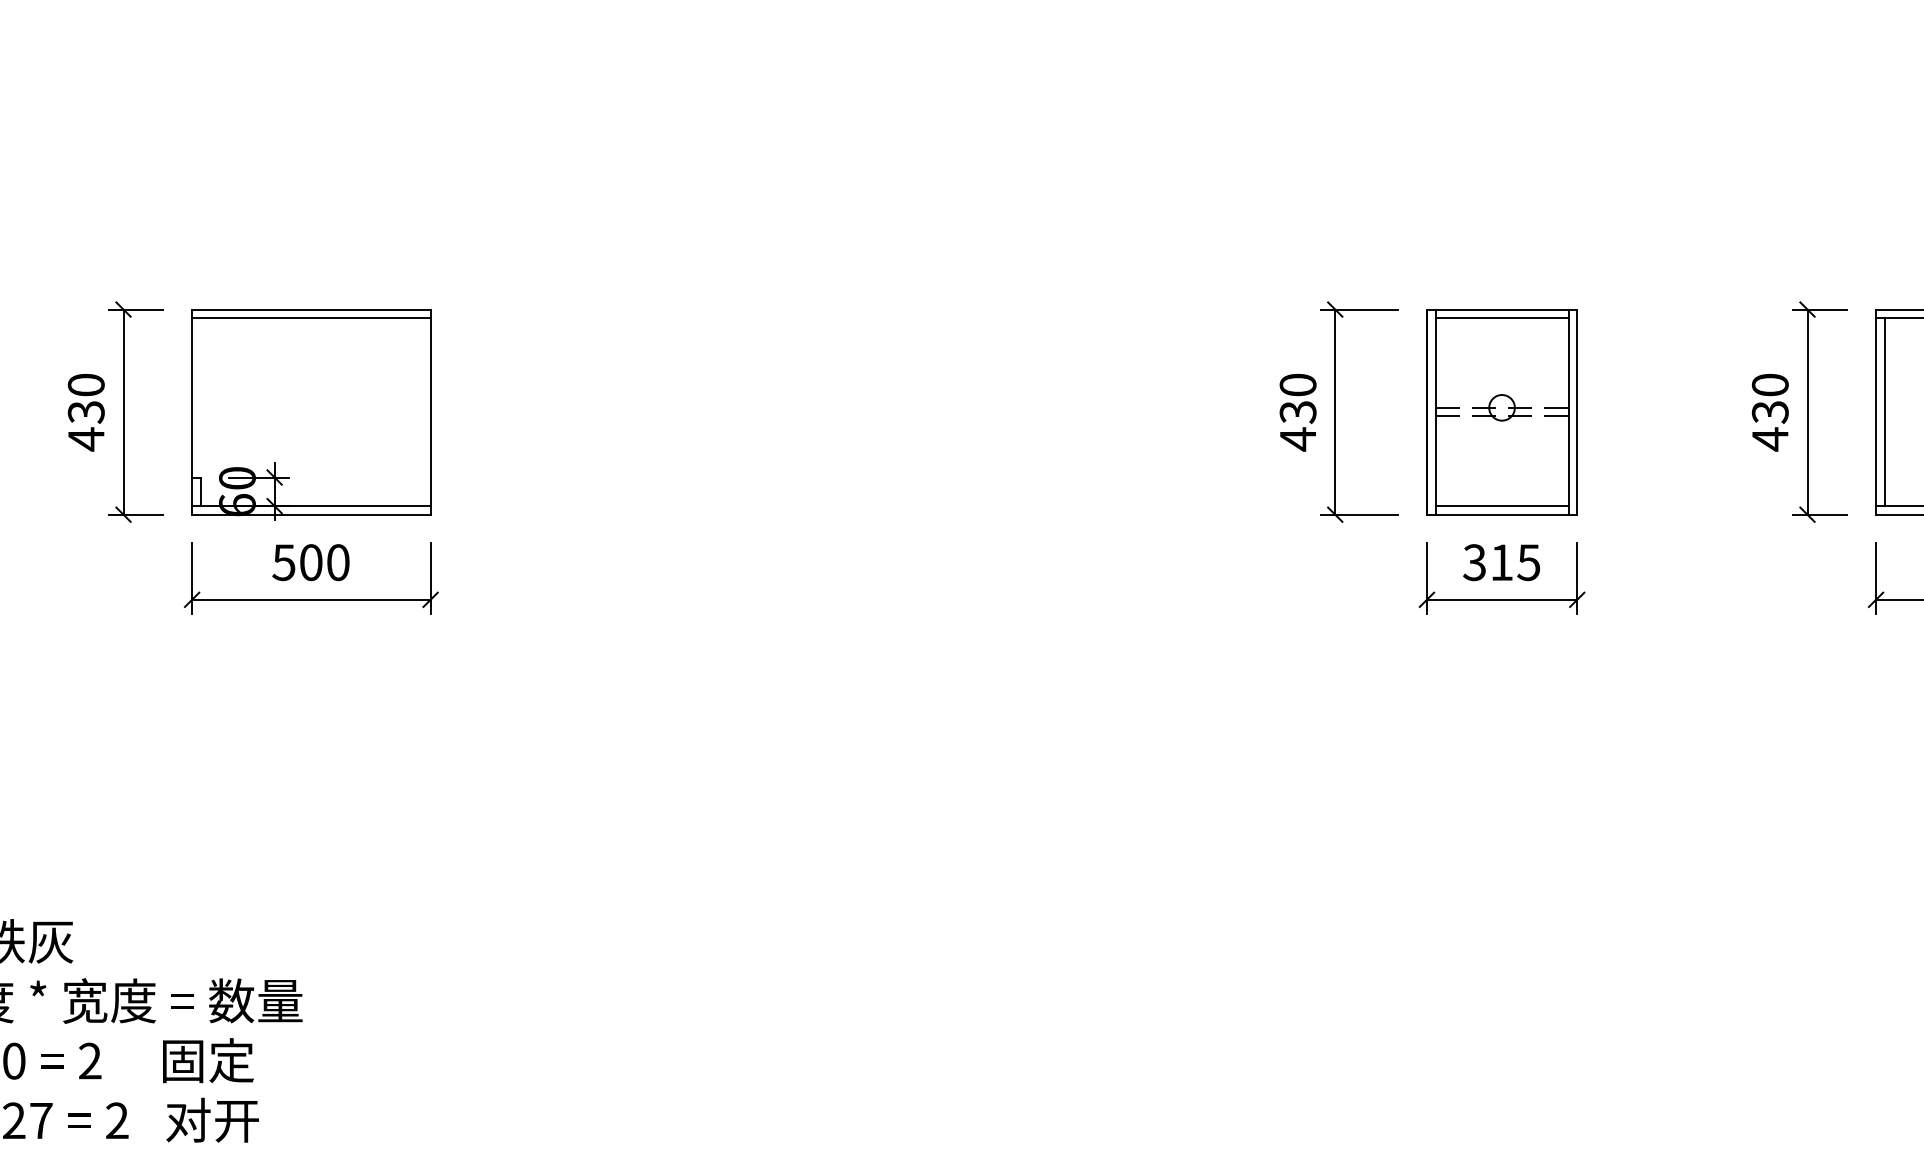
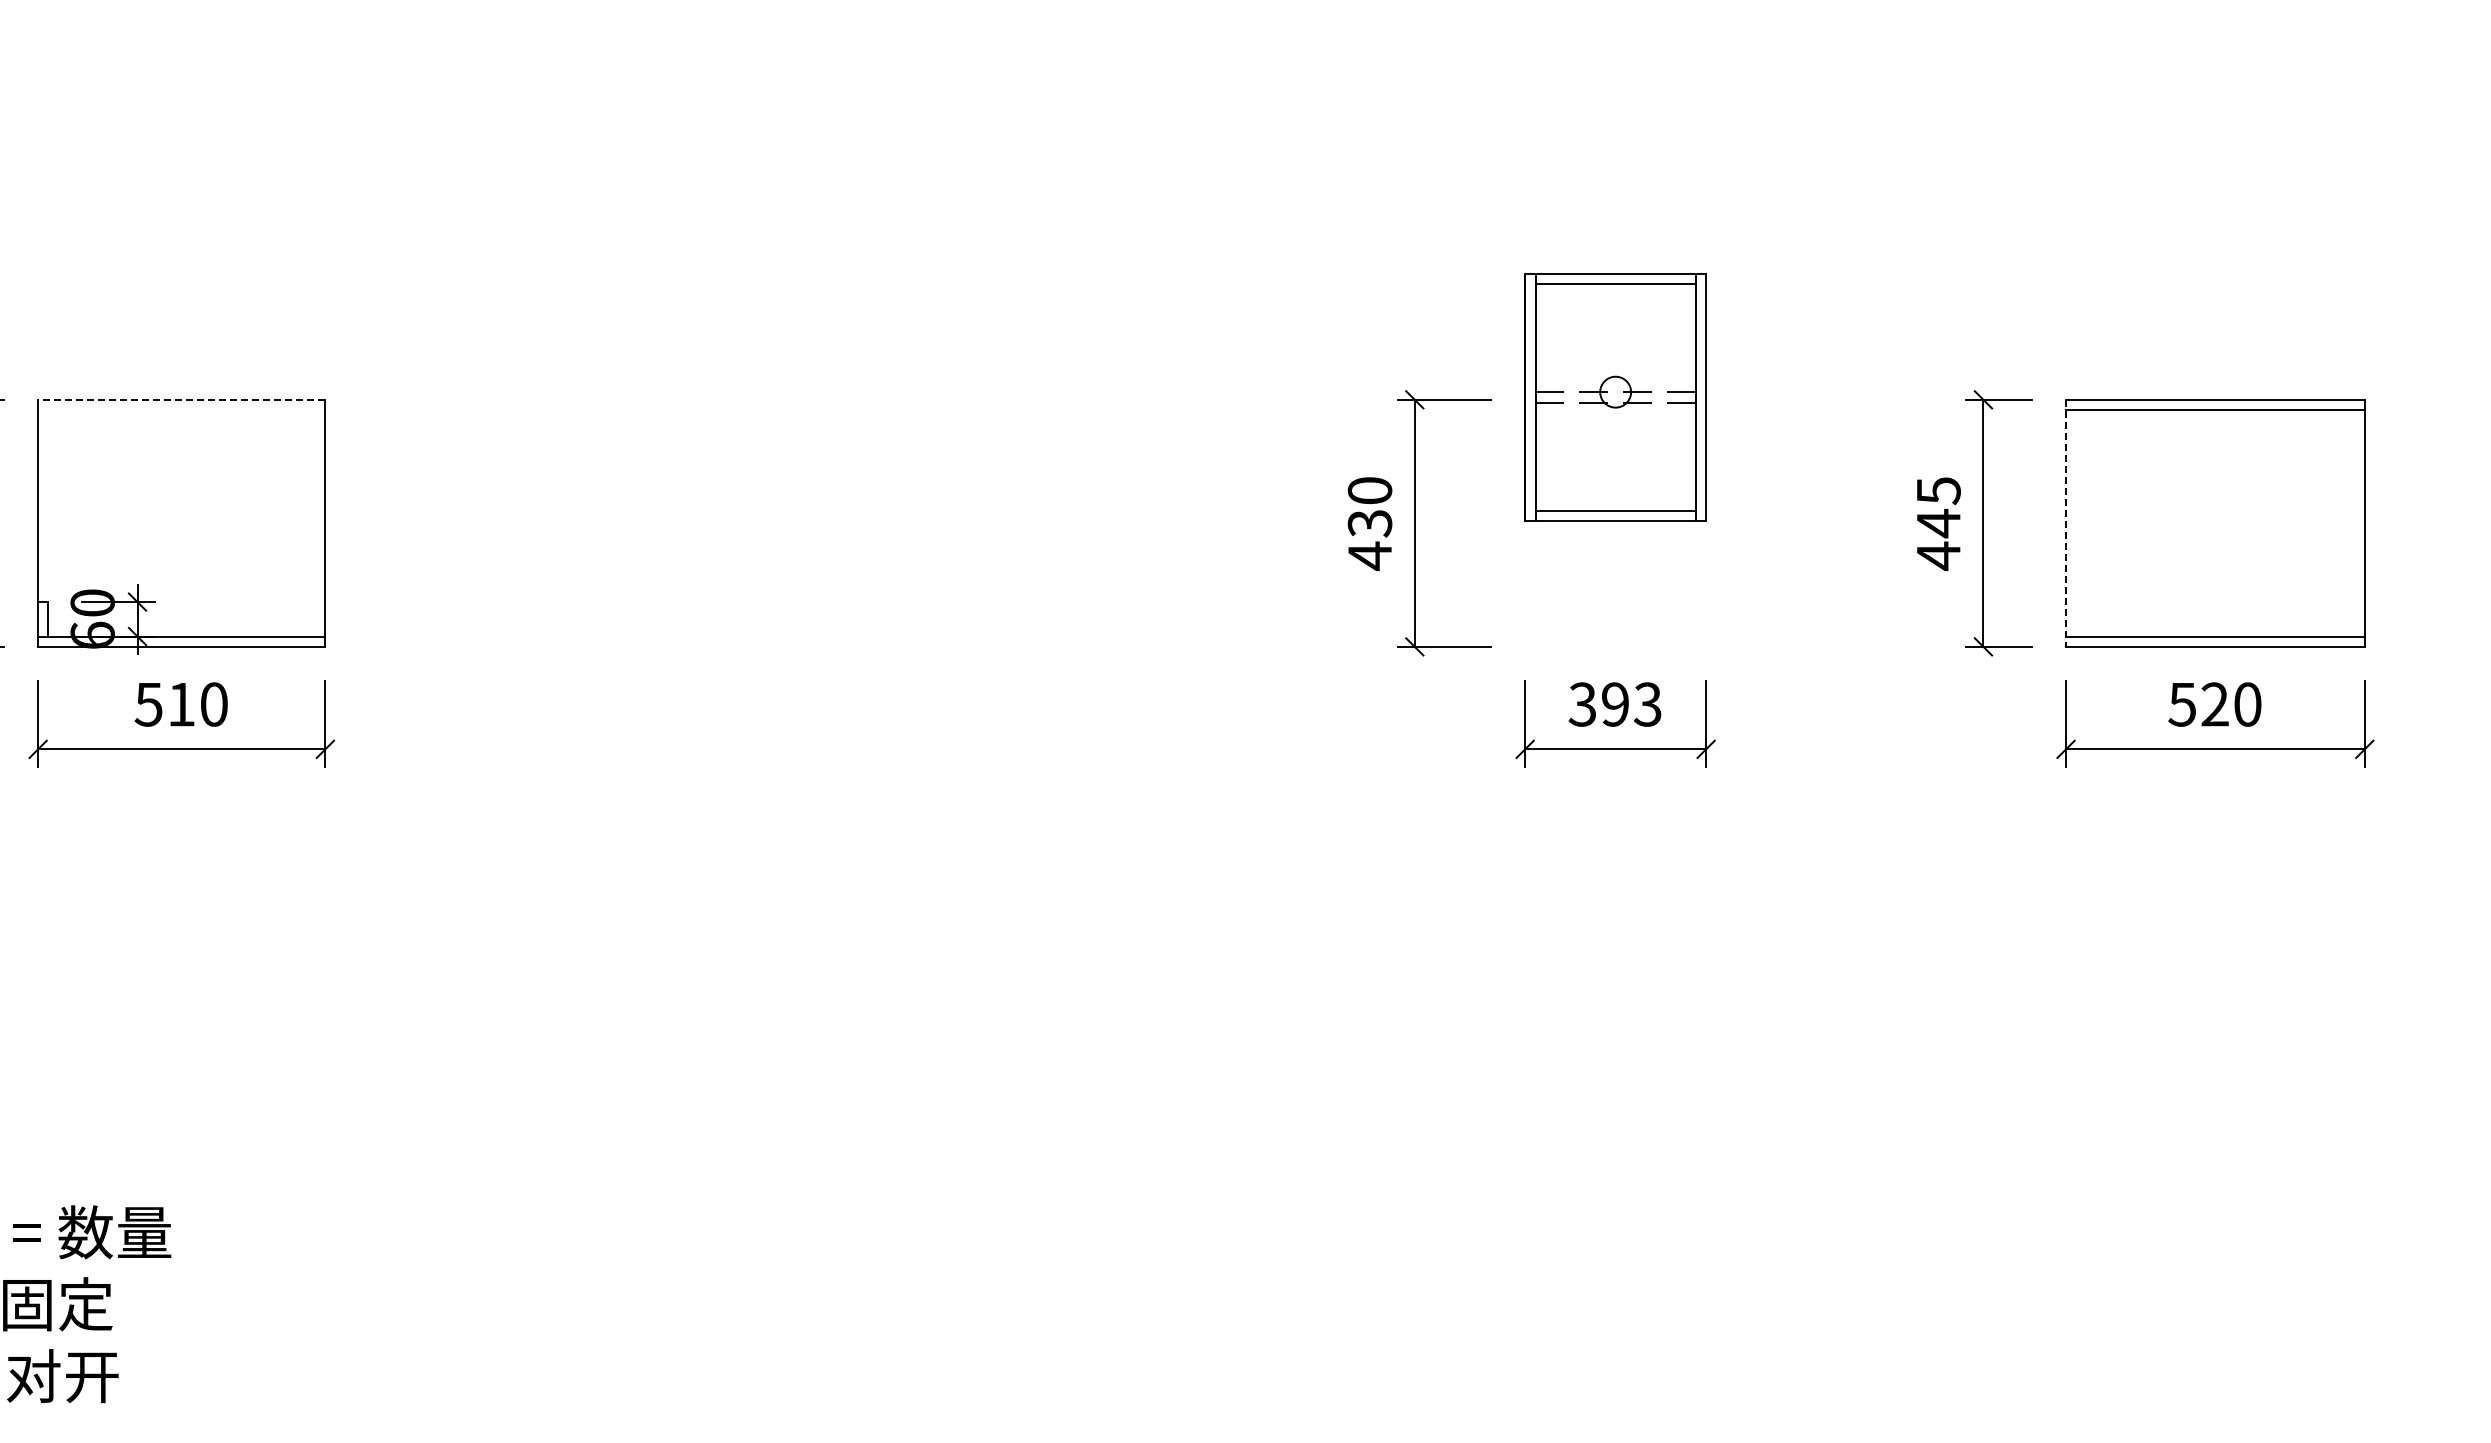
line: (311, 309) -> (181, 399), solid -> dashed
line: (311, 318) -> (181, 410), removed
text: (1770, 398) -> (1938, 507), 430 -> 445
part: (1501, 412) -> (1615, 397), moved
line: (1876, 412) -> (2066, 523), solid -> dashed
line: (1884, 412) -> (2076, 523), removed
text: (311, 562) -> (181, 704), 500 -> 510
text: (1515, 562) -> (1631, 704), 315 -> 393

